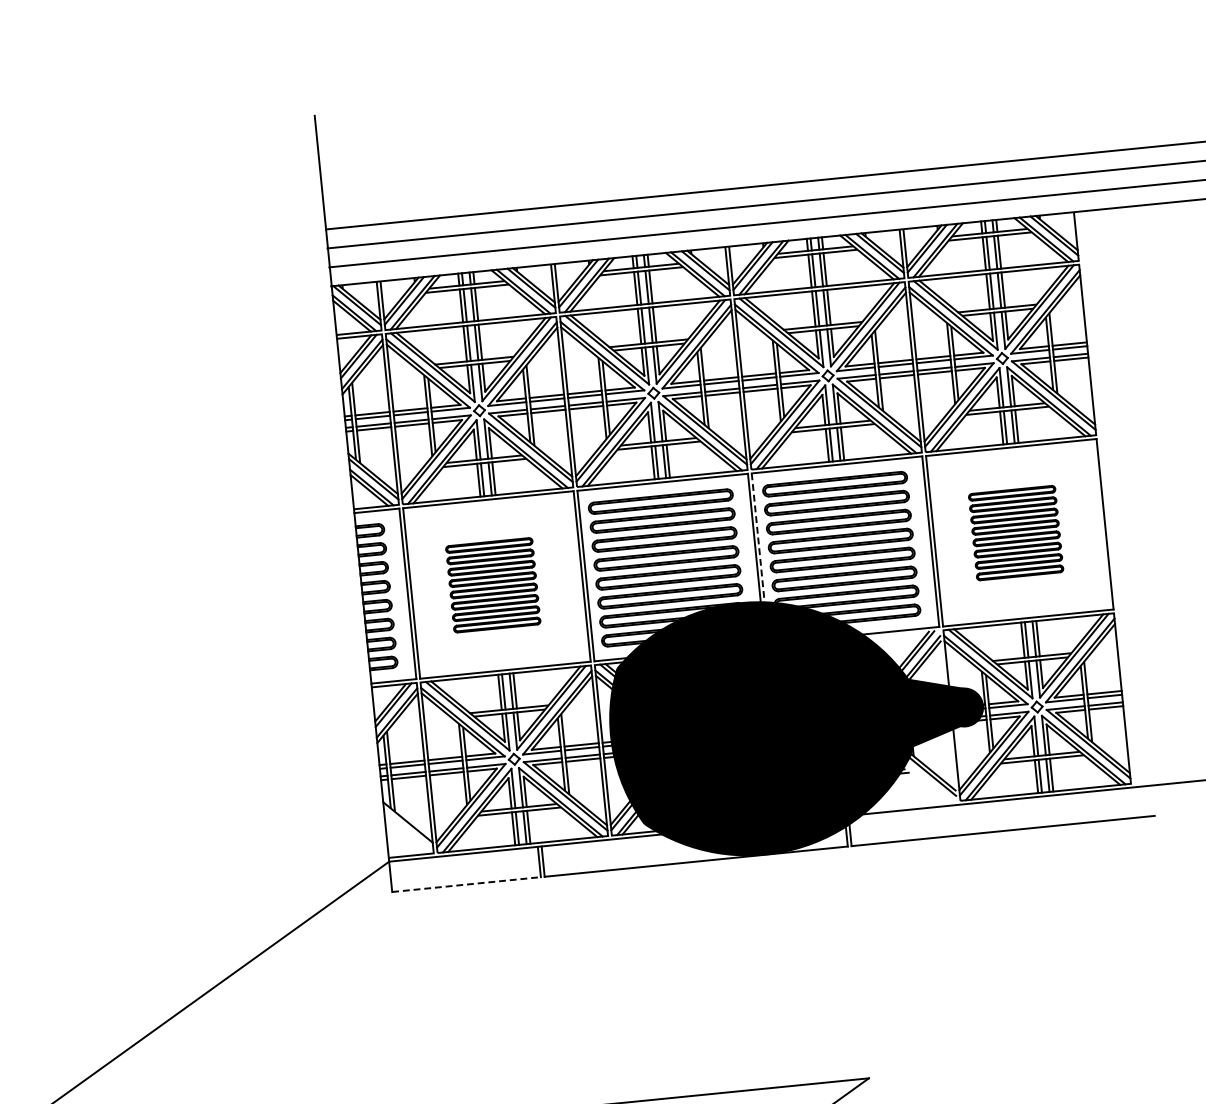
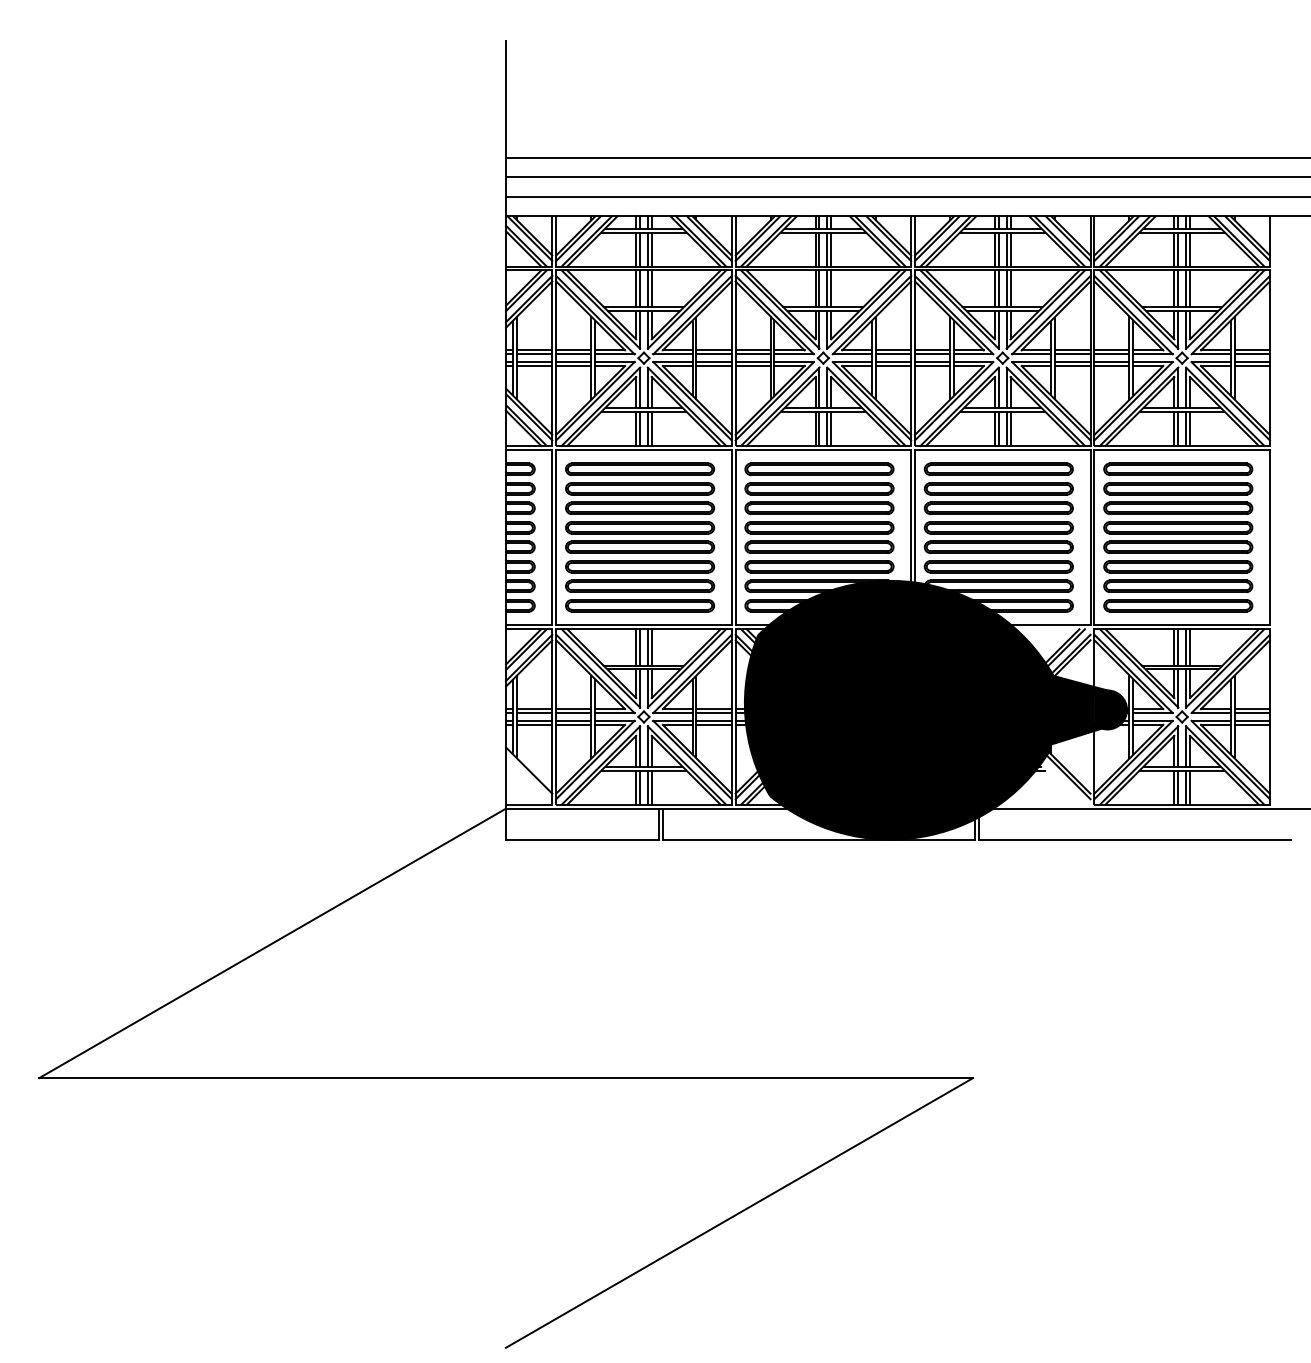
part: (1016, 533) -> (1178, 537), size x1.67
line: (758, 538) -> (915, 516), dashed -> solid
part: (493, 585) -> (640, 537), size x1.67
line: (466, 884) -> (582, 839), dashed -> solid

